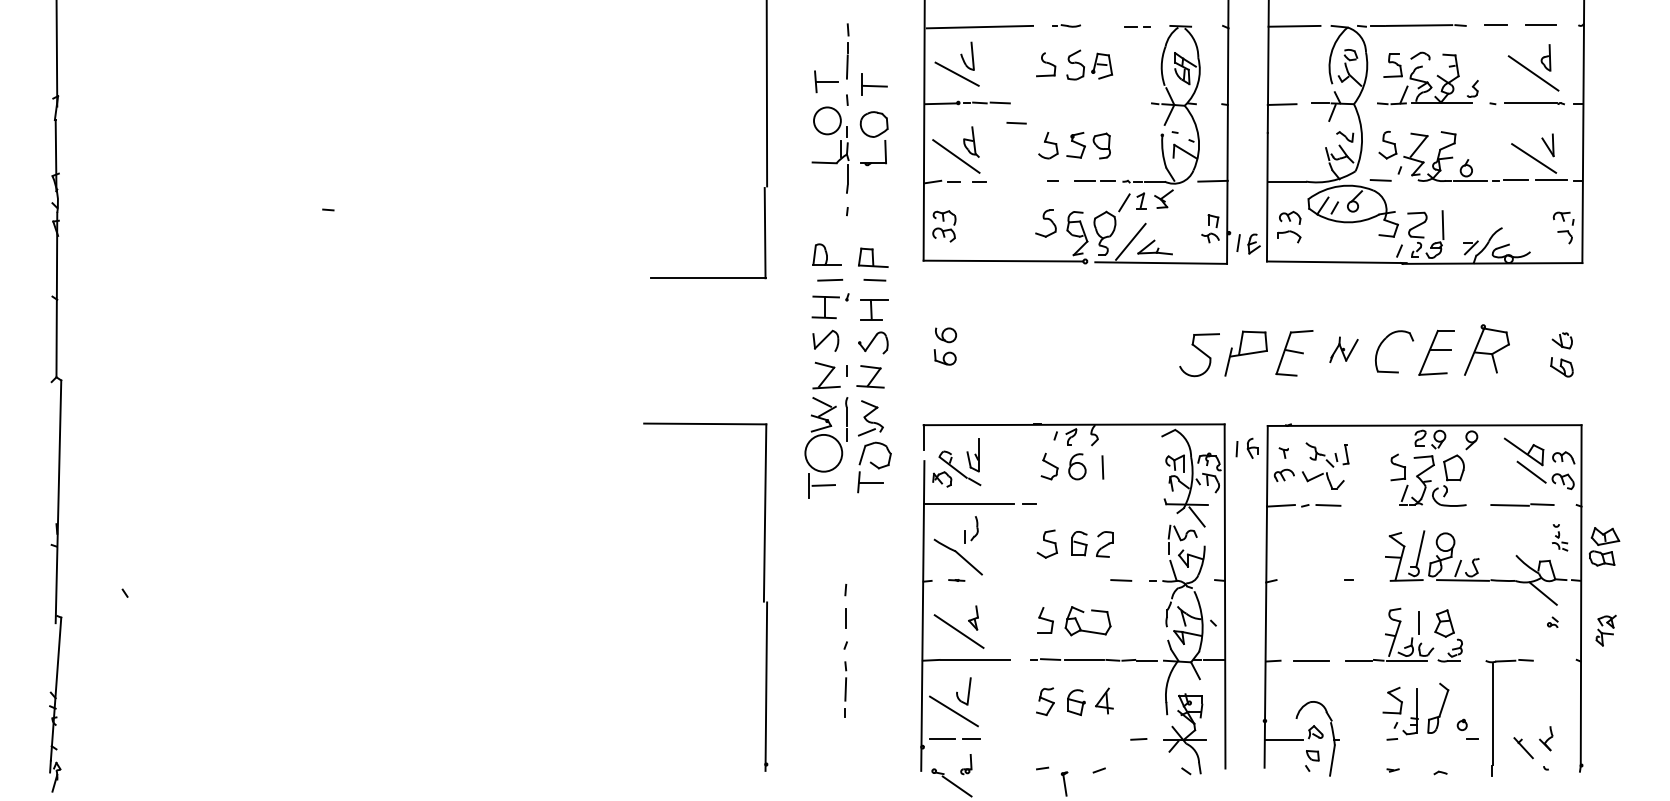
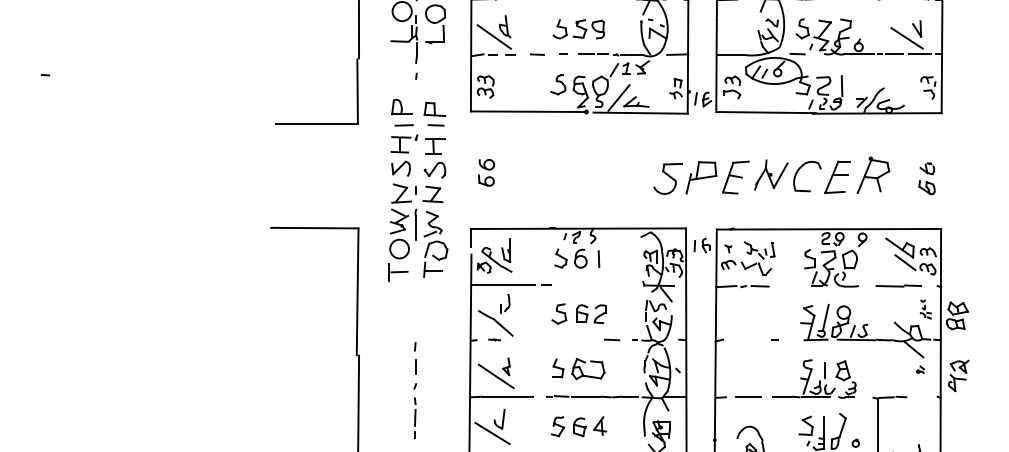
line: (1016, 122) -> (537, 54), moved
part: (1343, 349) -> (770, 174), size x1.67
circle: (823, 453) -> (399, 249), size x0.71
part: (1605, 630) -> (958, 375), size x1.43

